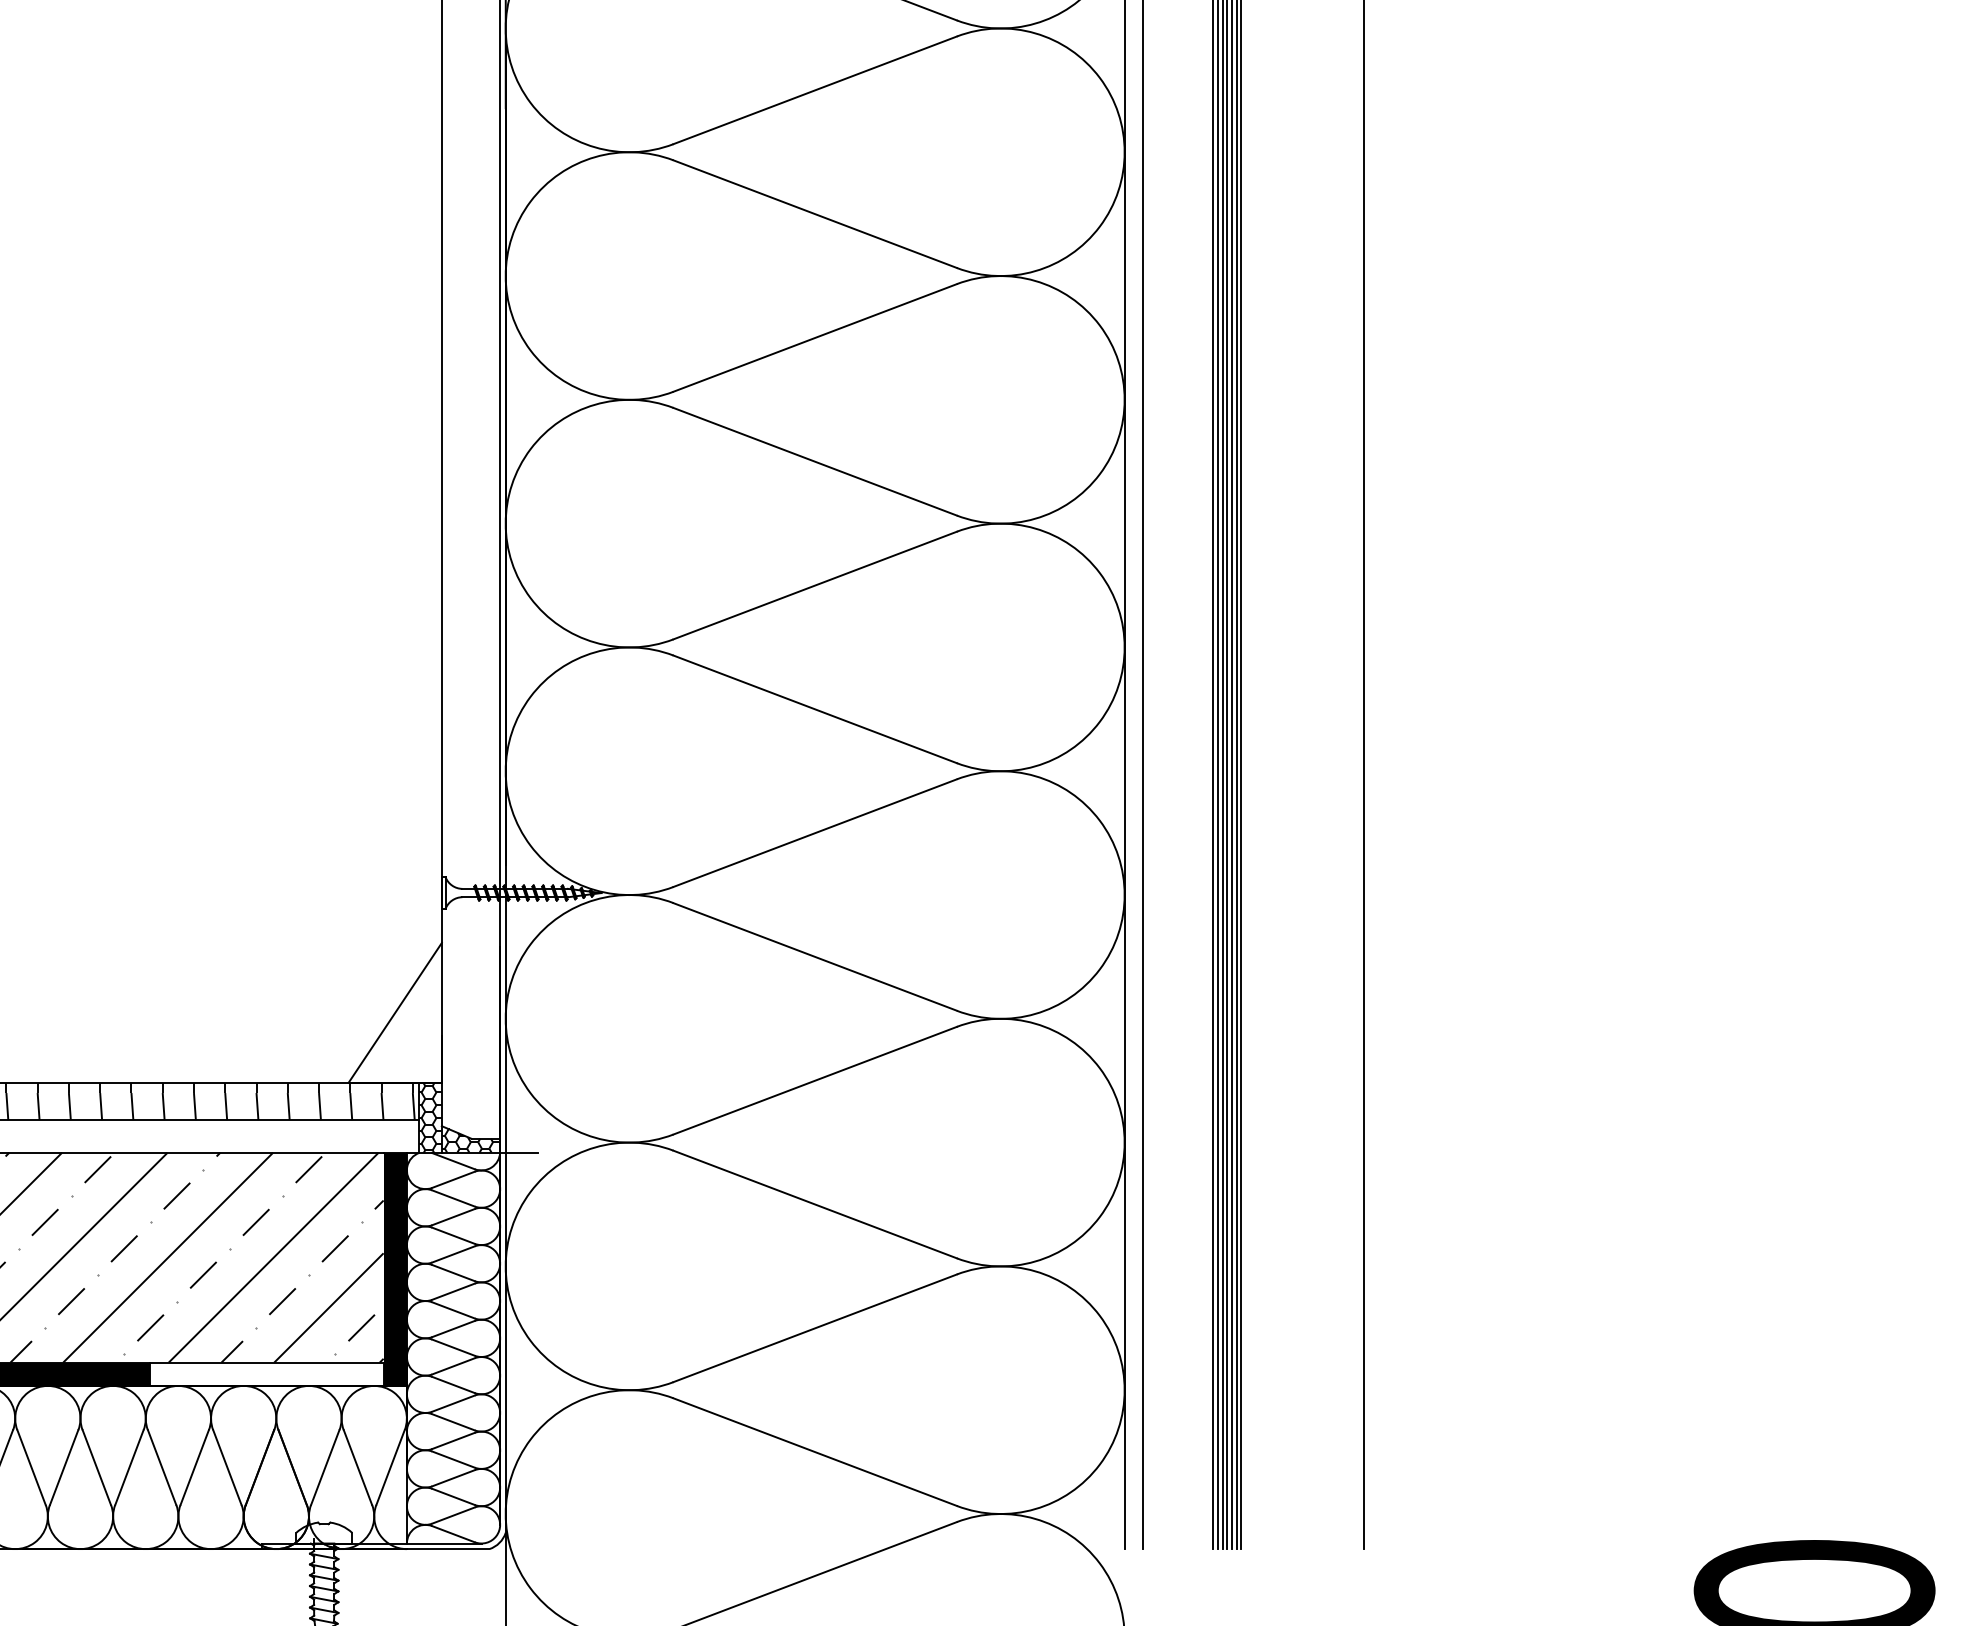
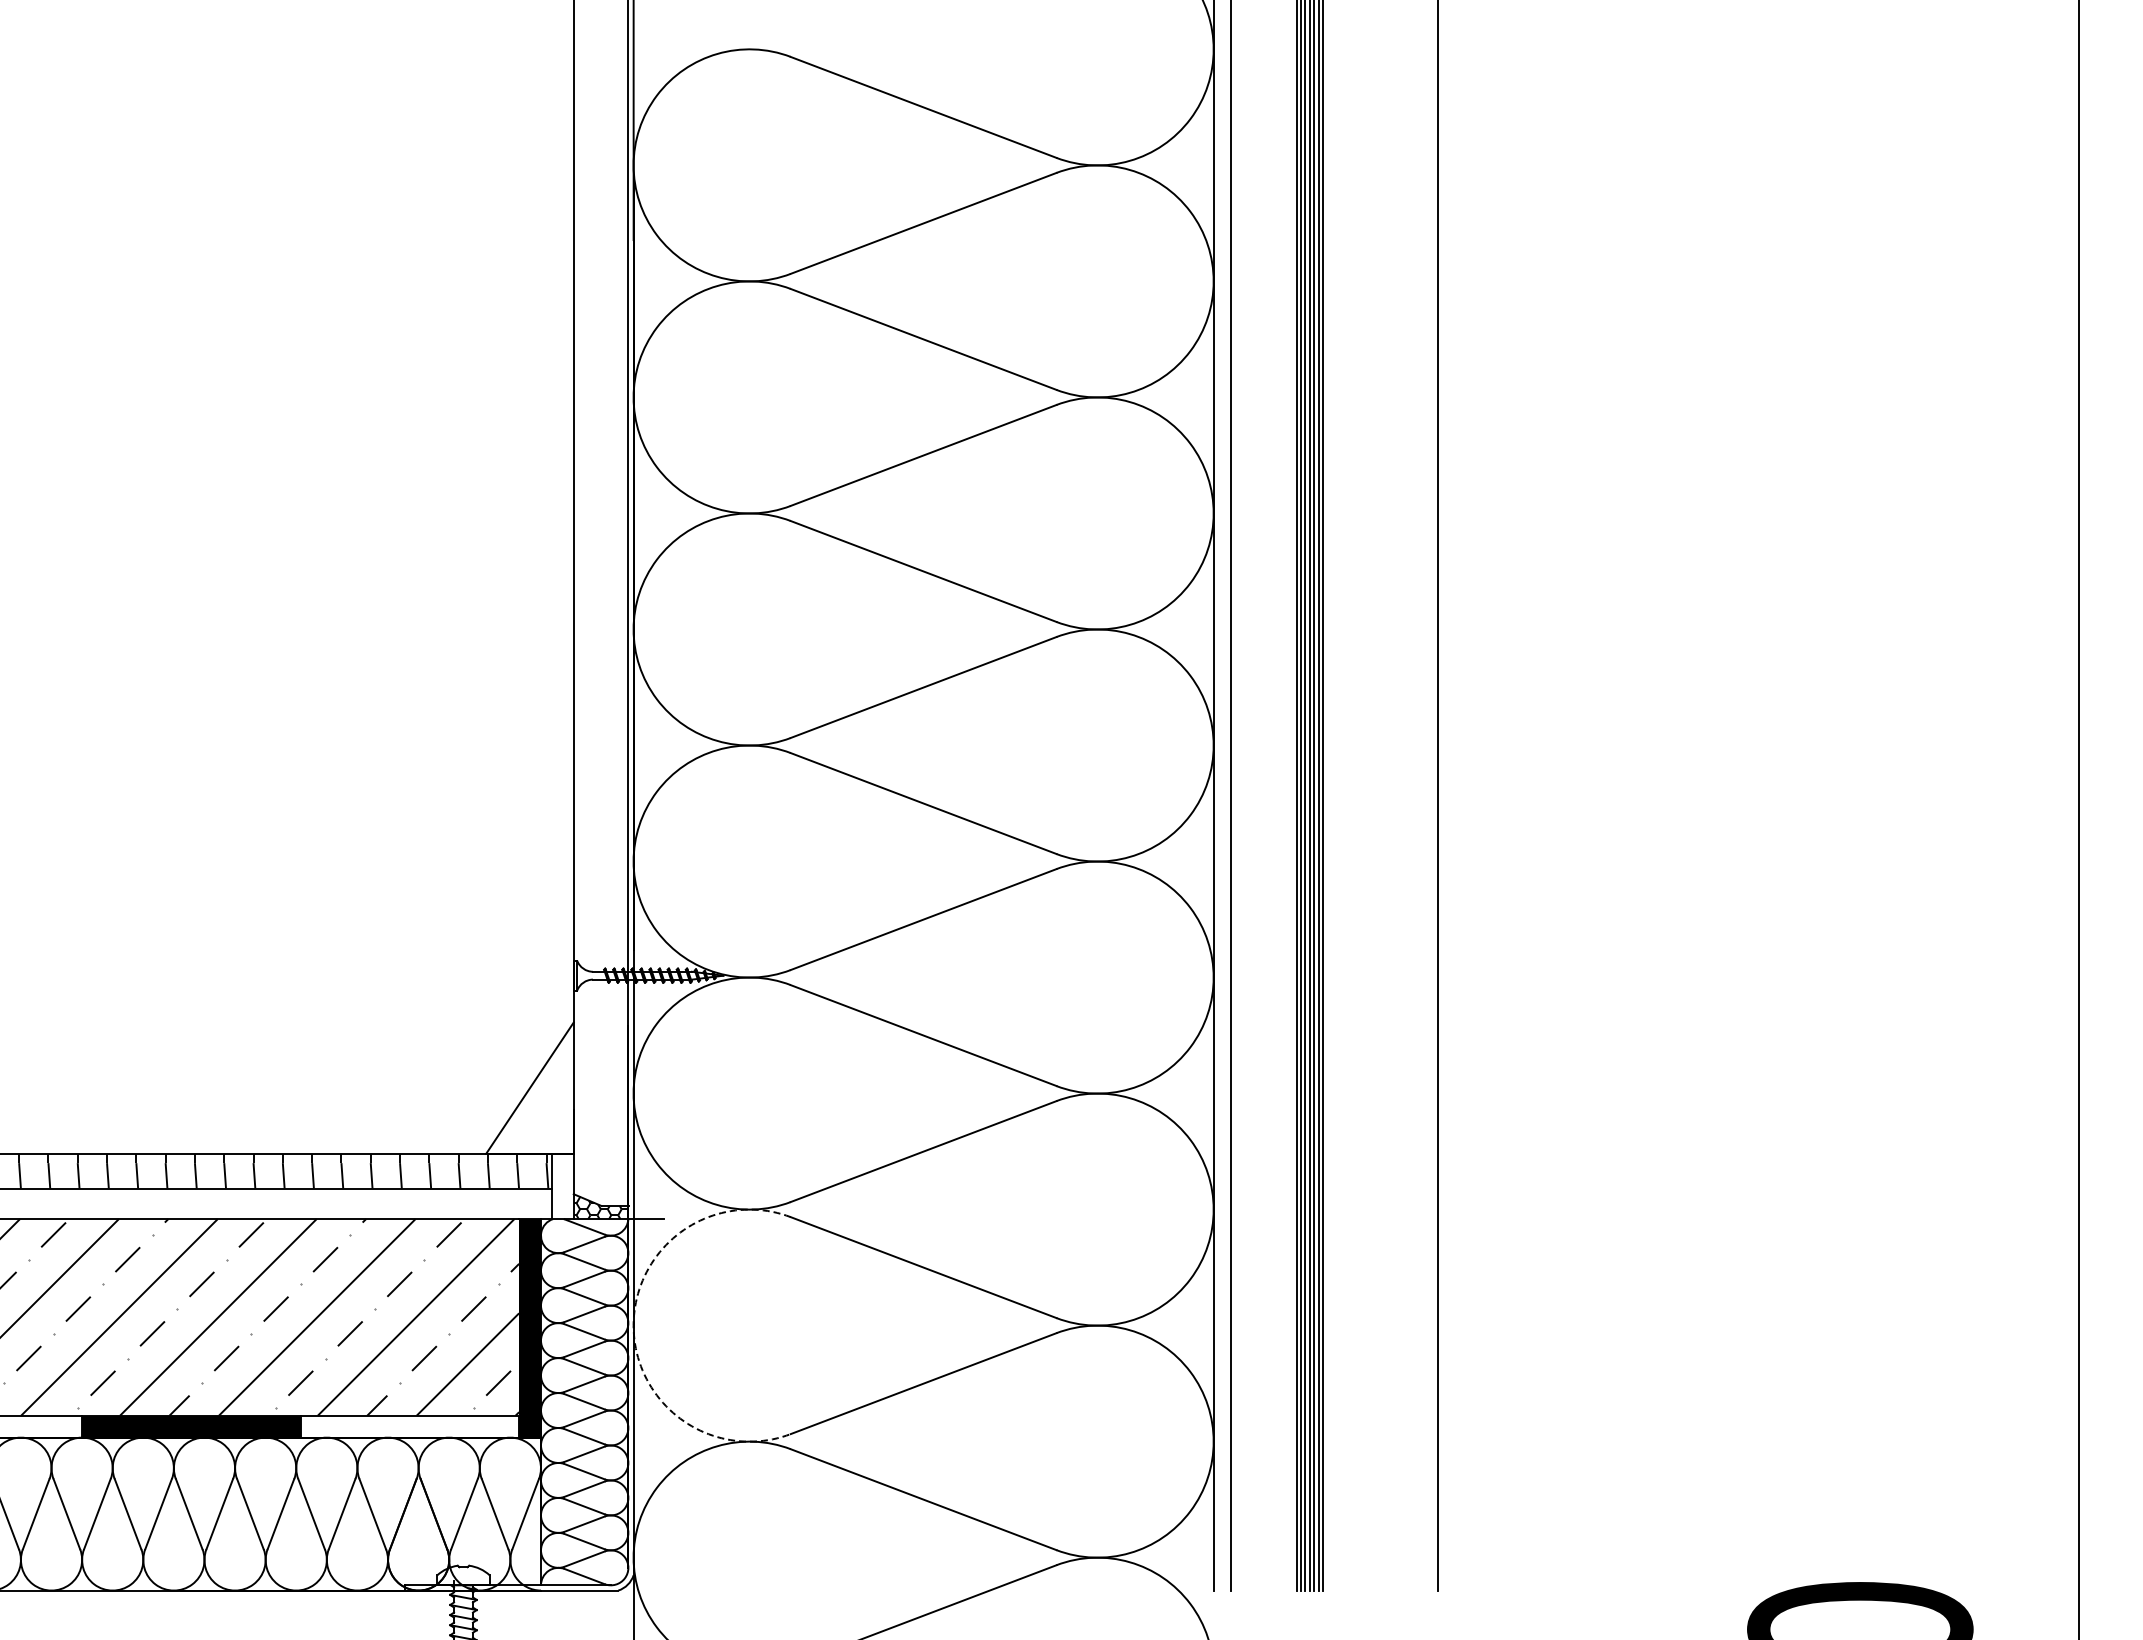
hatch: (429, 1117) -> (562, 1186), removed
arc: (505, 1266) -> (633, 1325), solid -> dashed

